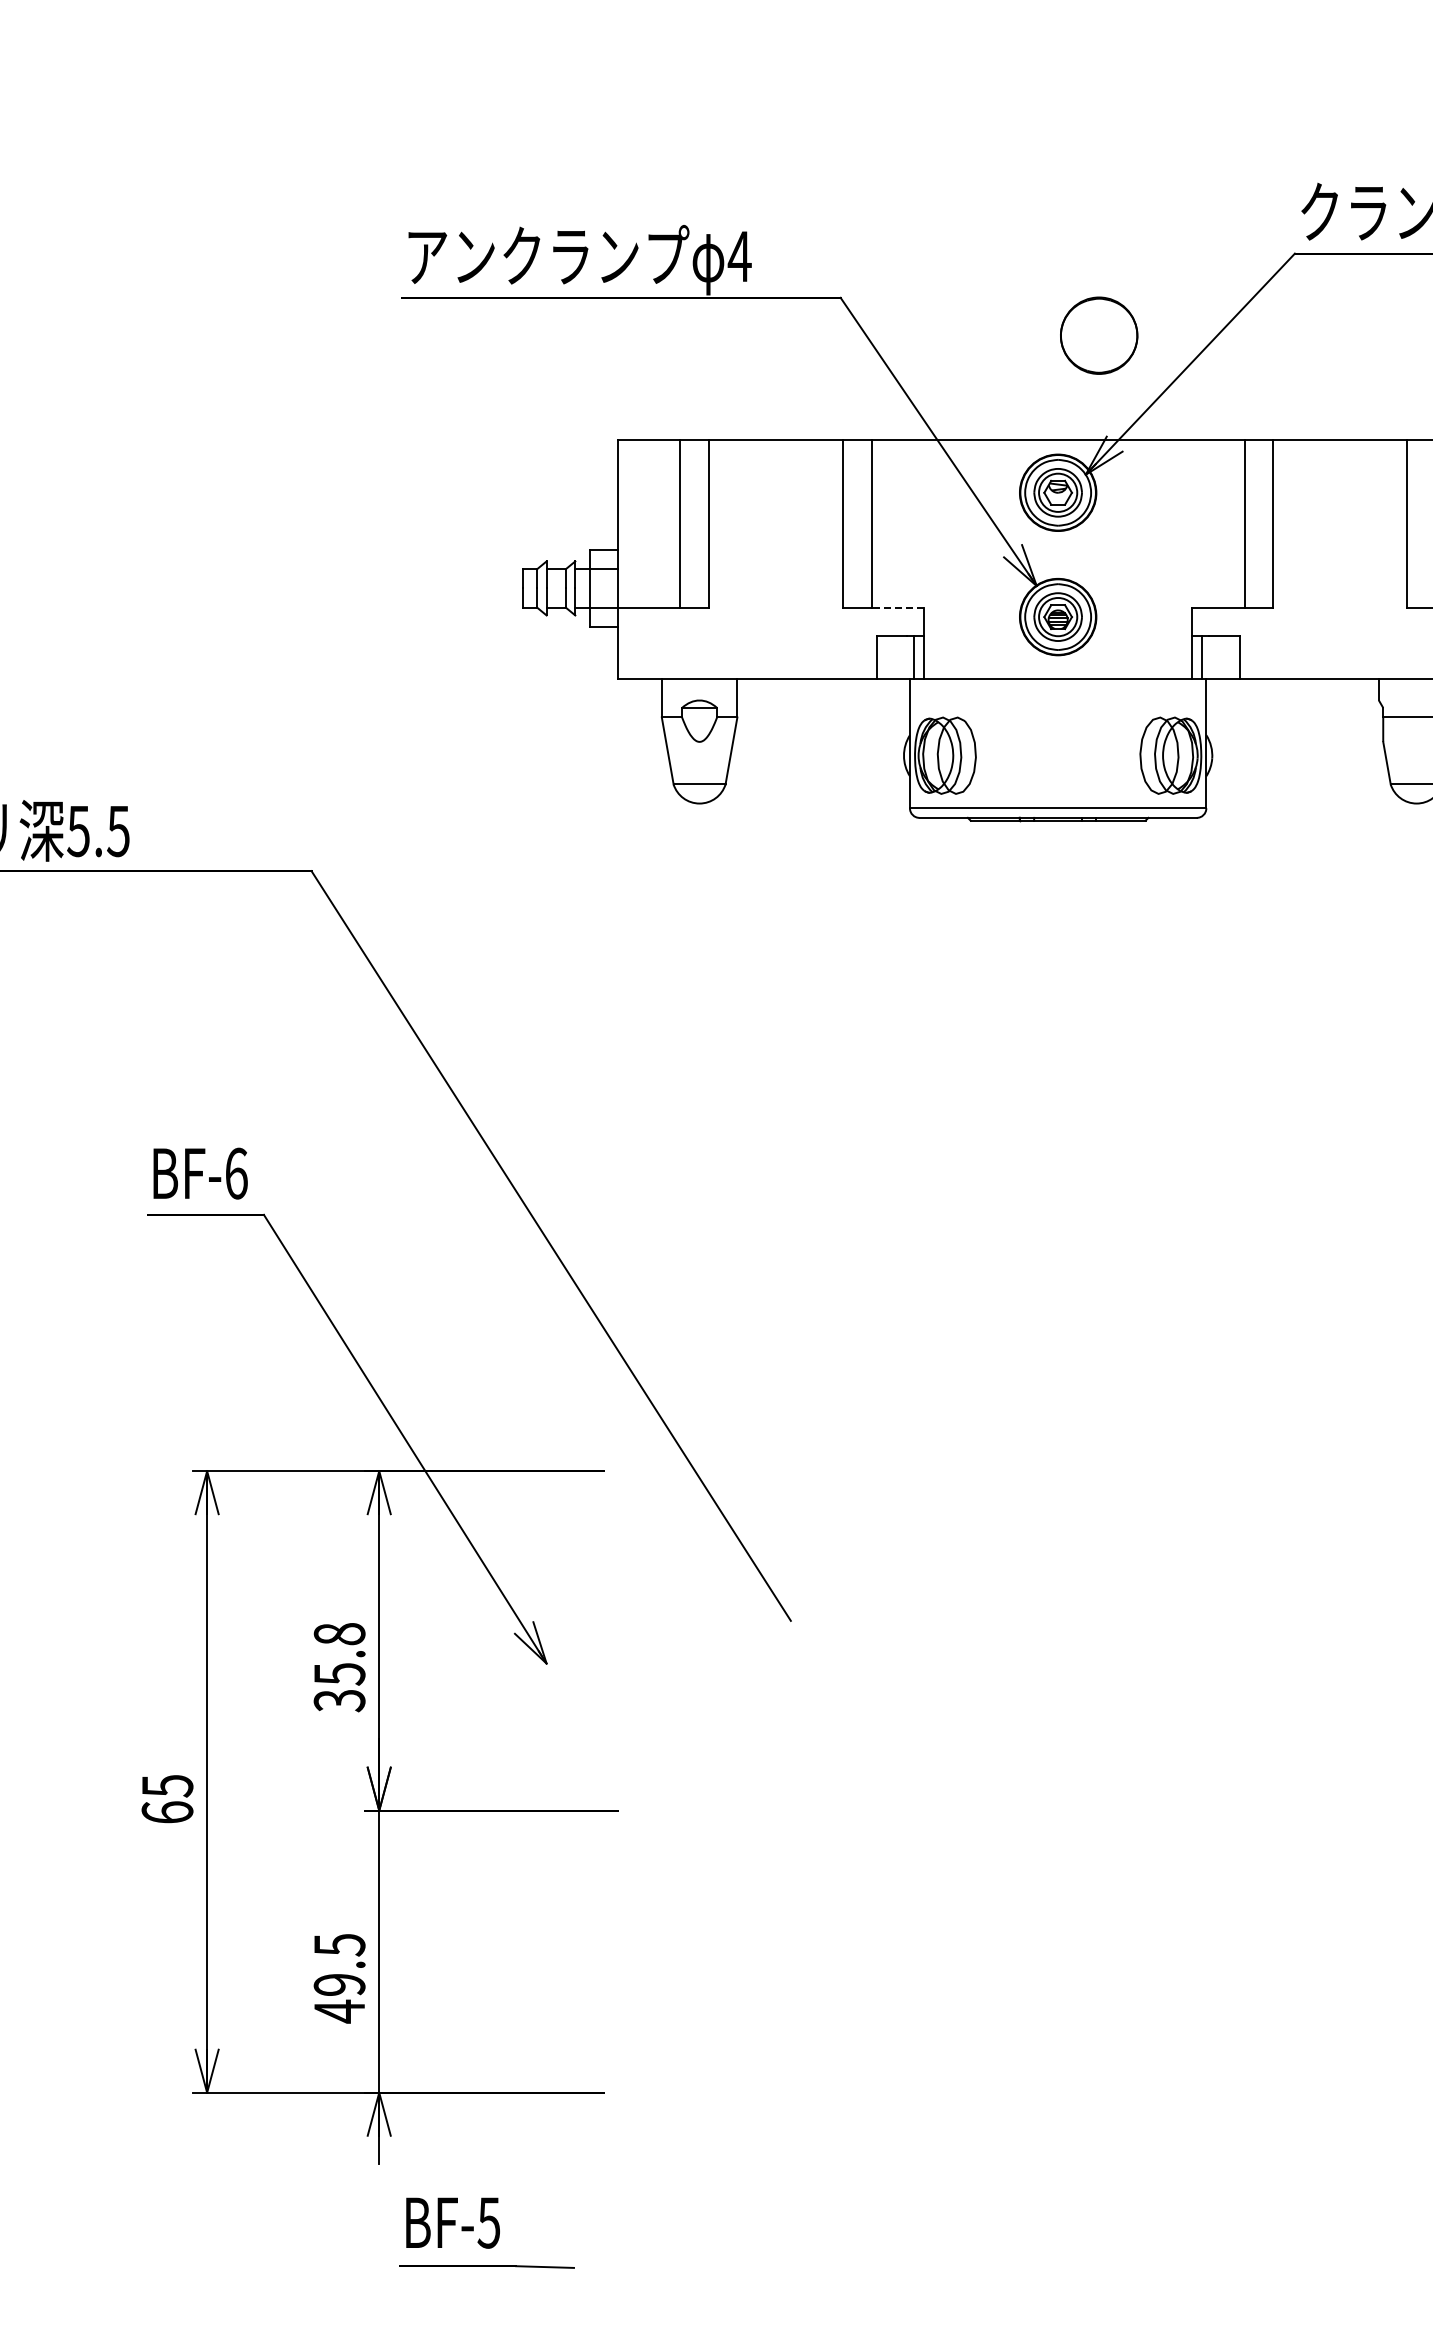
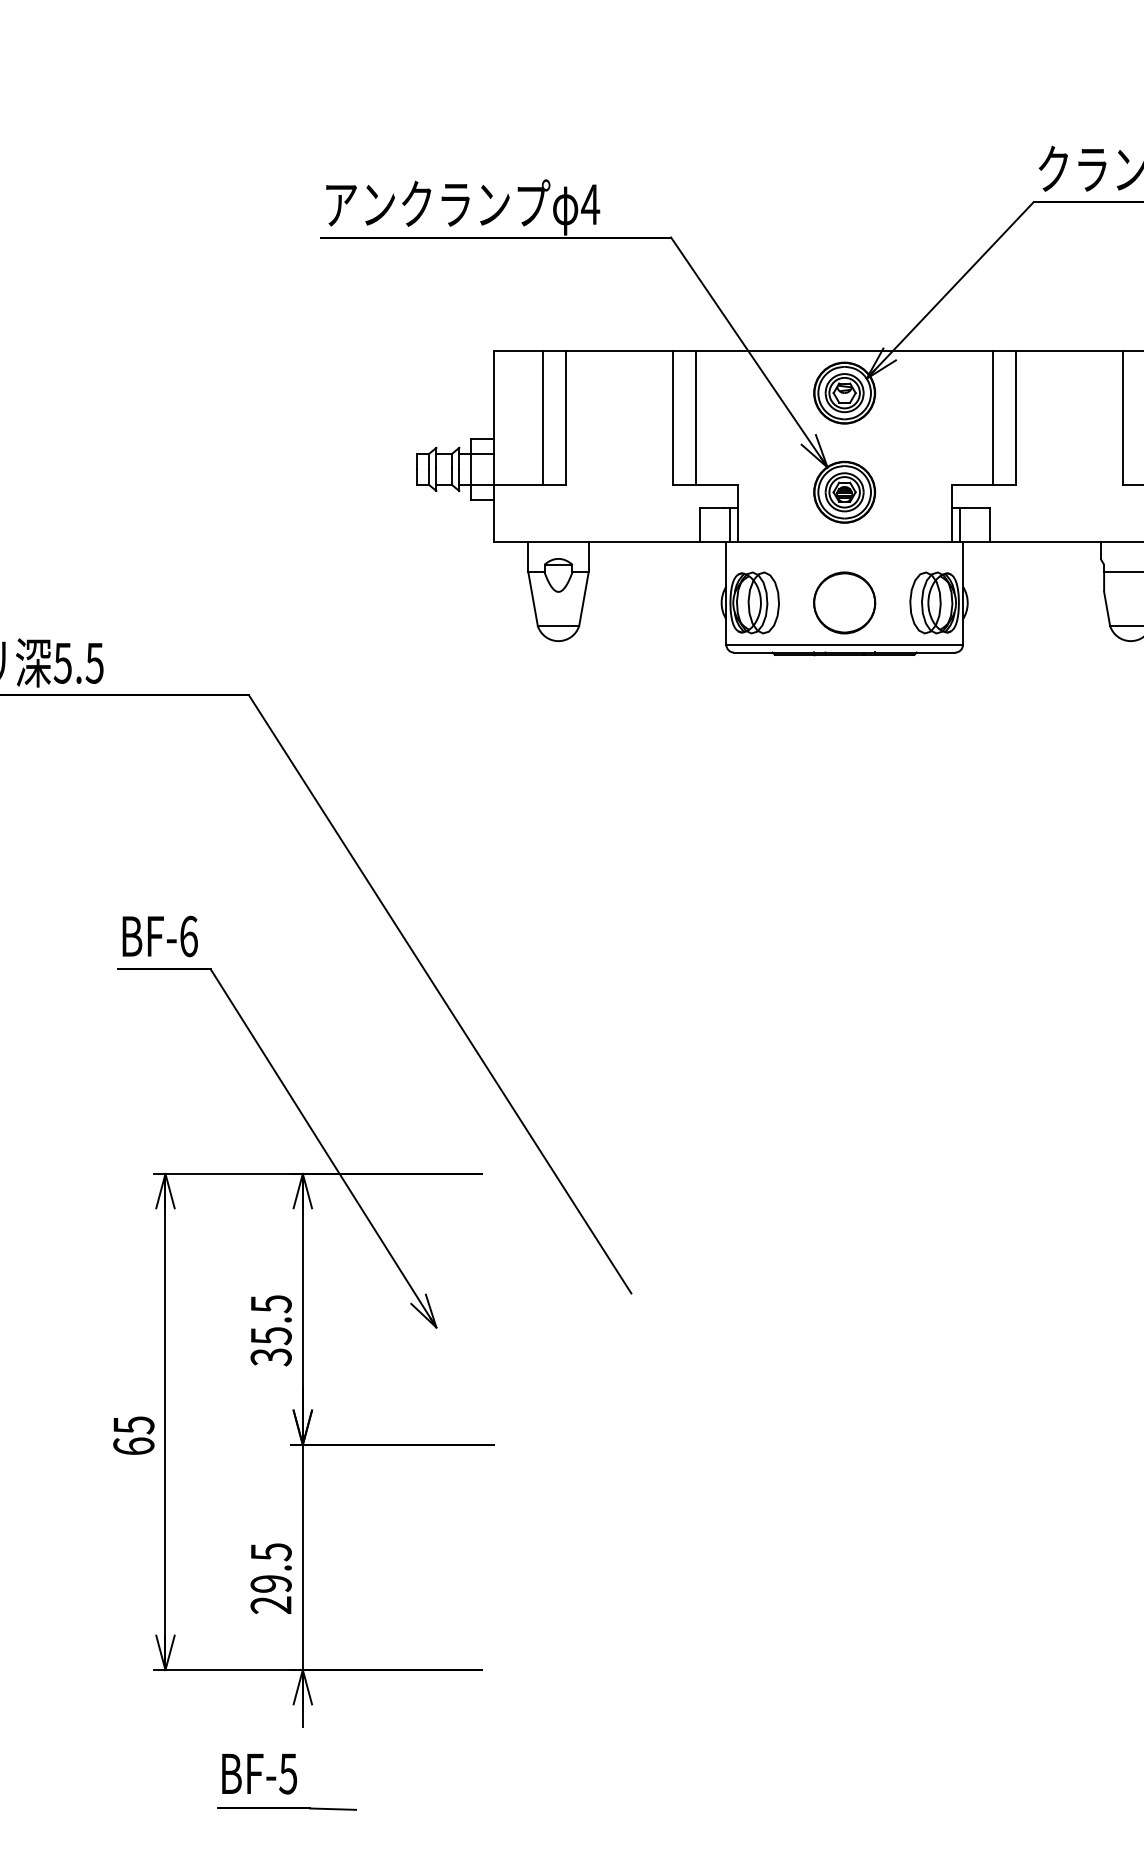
circle: (1099, 335) -> (844, 602), moved
line: (897, 607) -> (716, 484), dashed -> solid
text: (339, 1634) -> (271, 1304), 35.8 -> 35.5
text: (338, 2011) -> (270, 1605), 49.5 -> 29.5
part: (495, 2232) -> (293, 1781), moved

